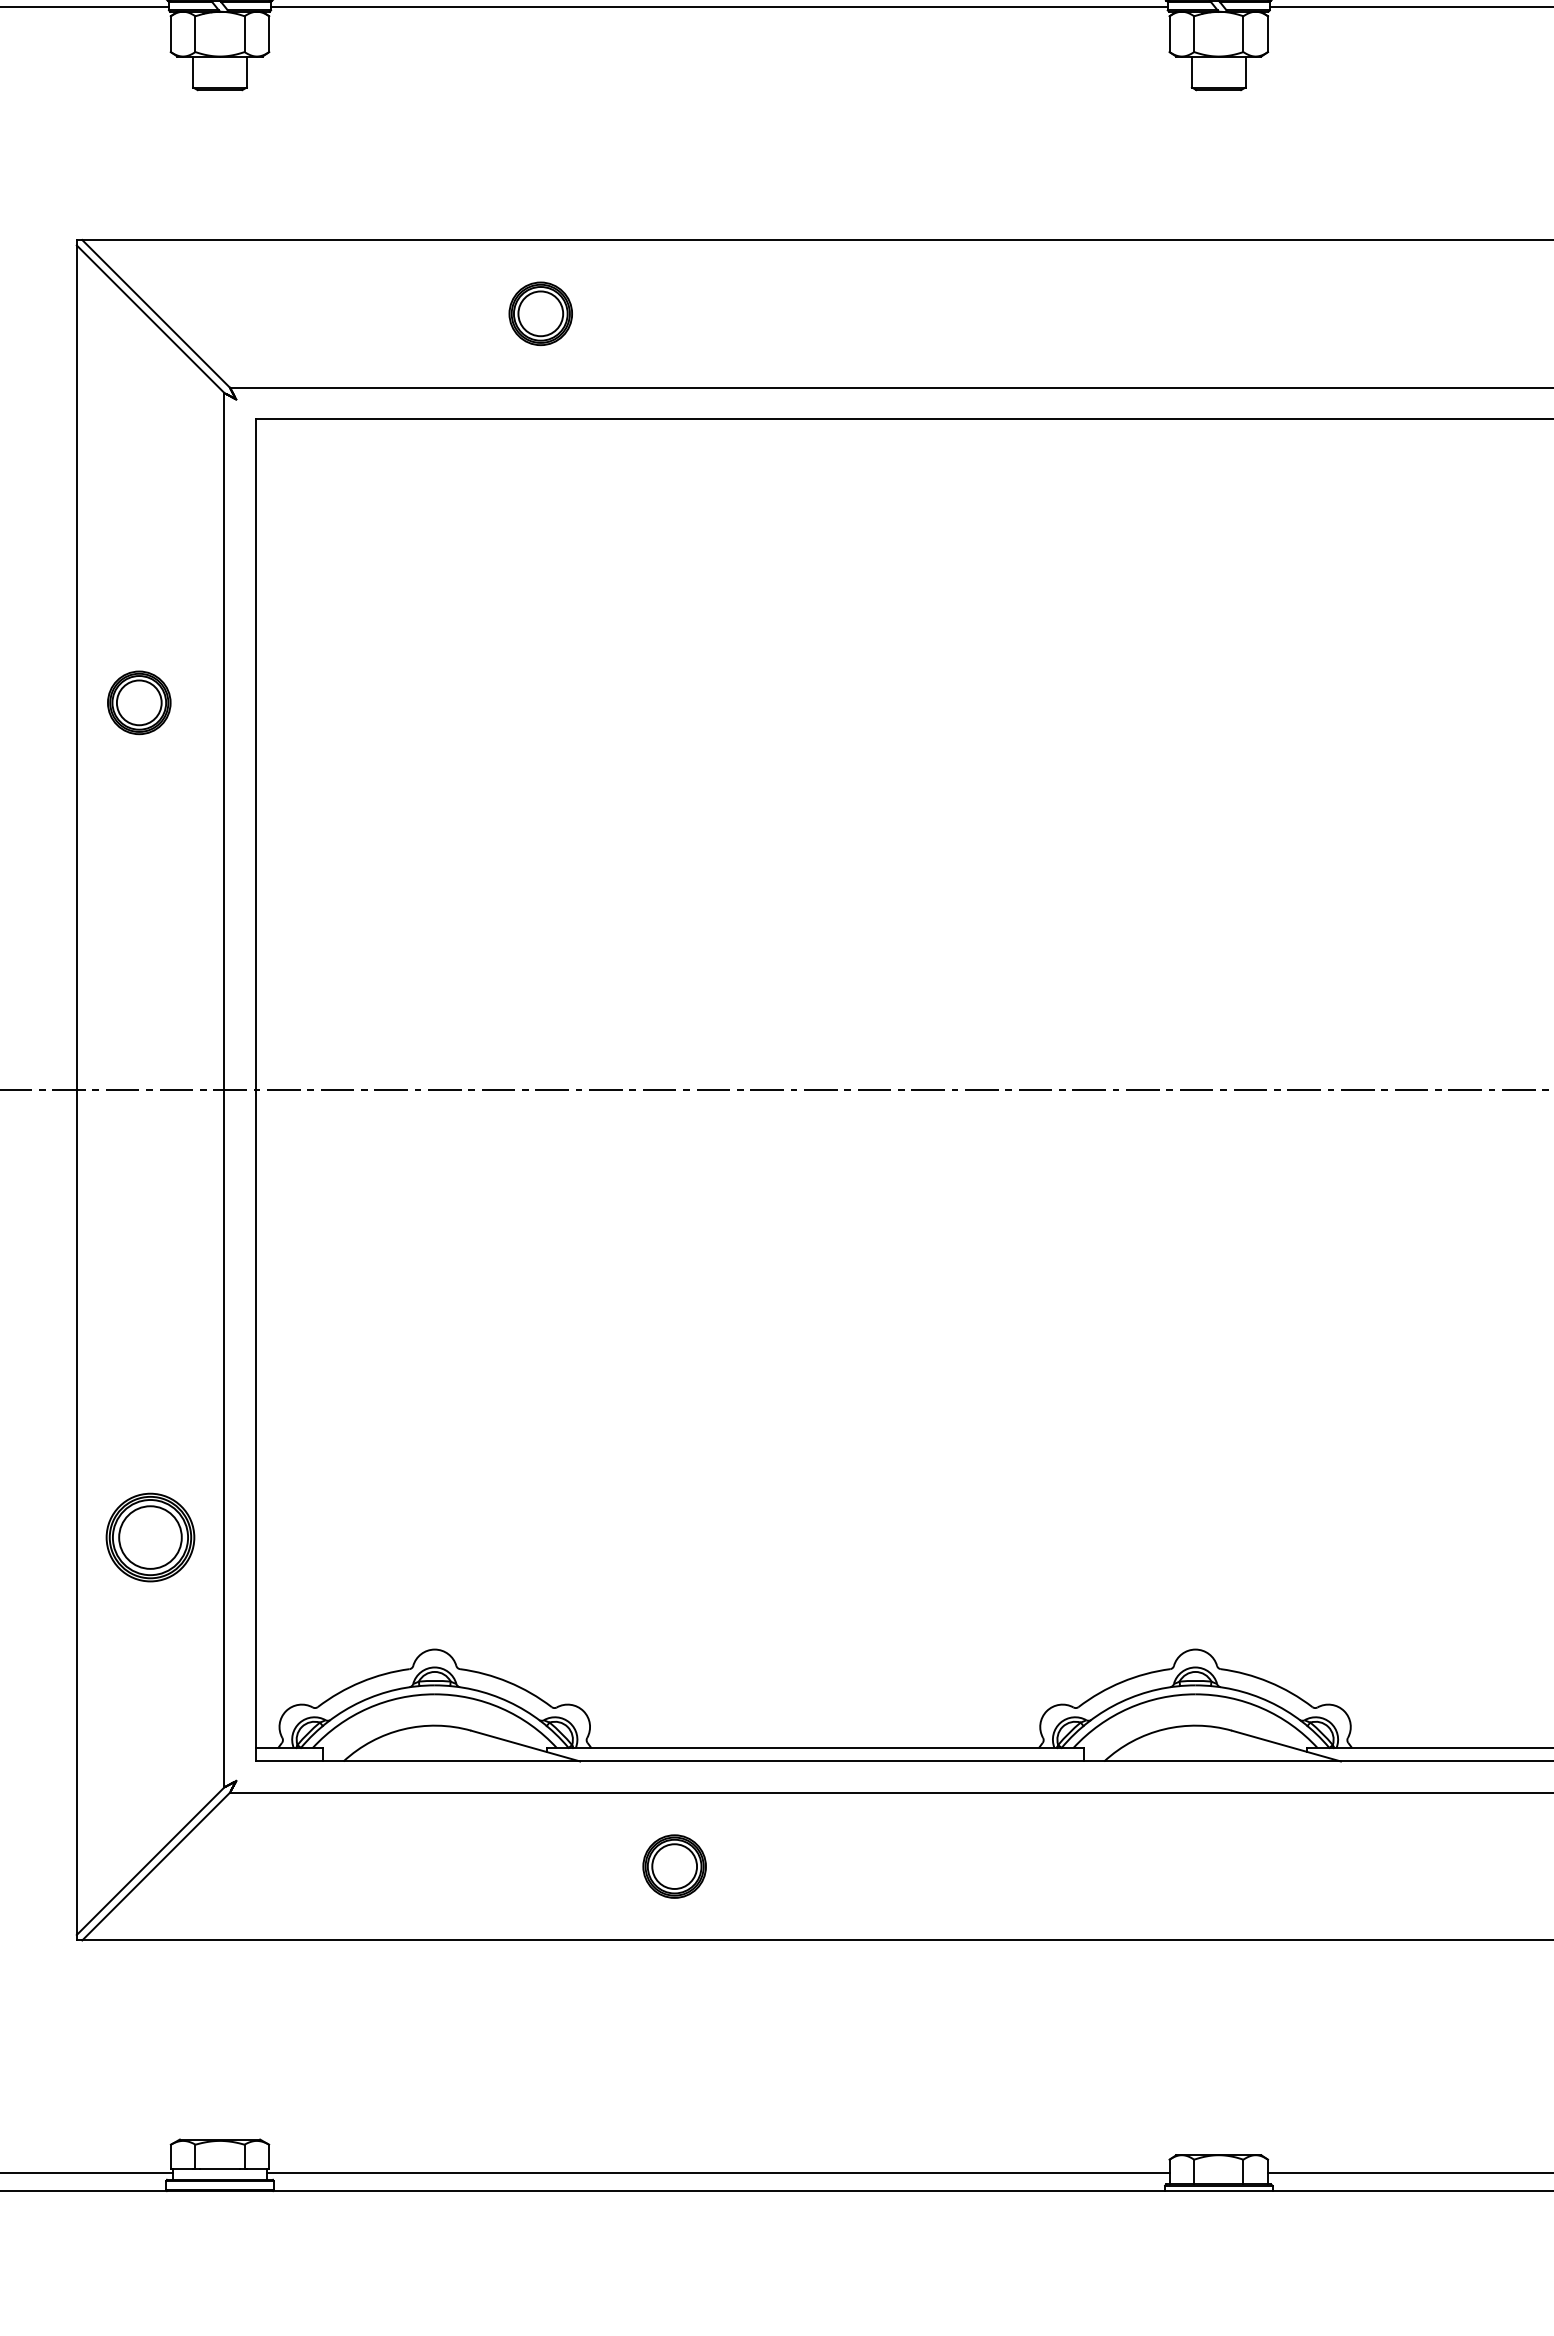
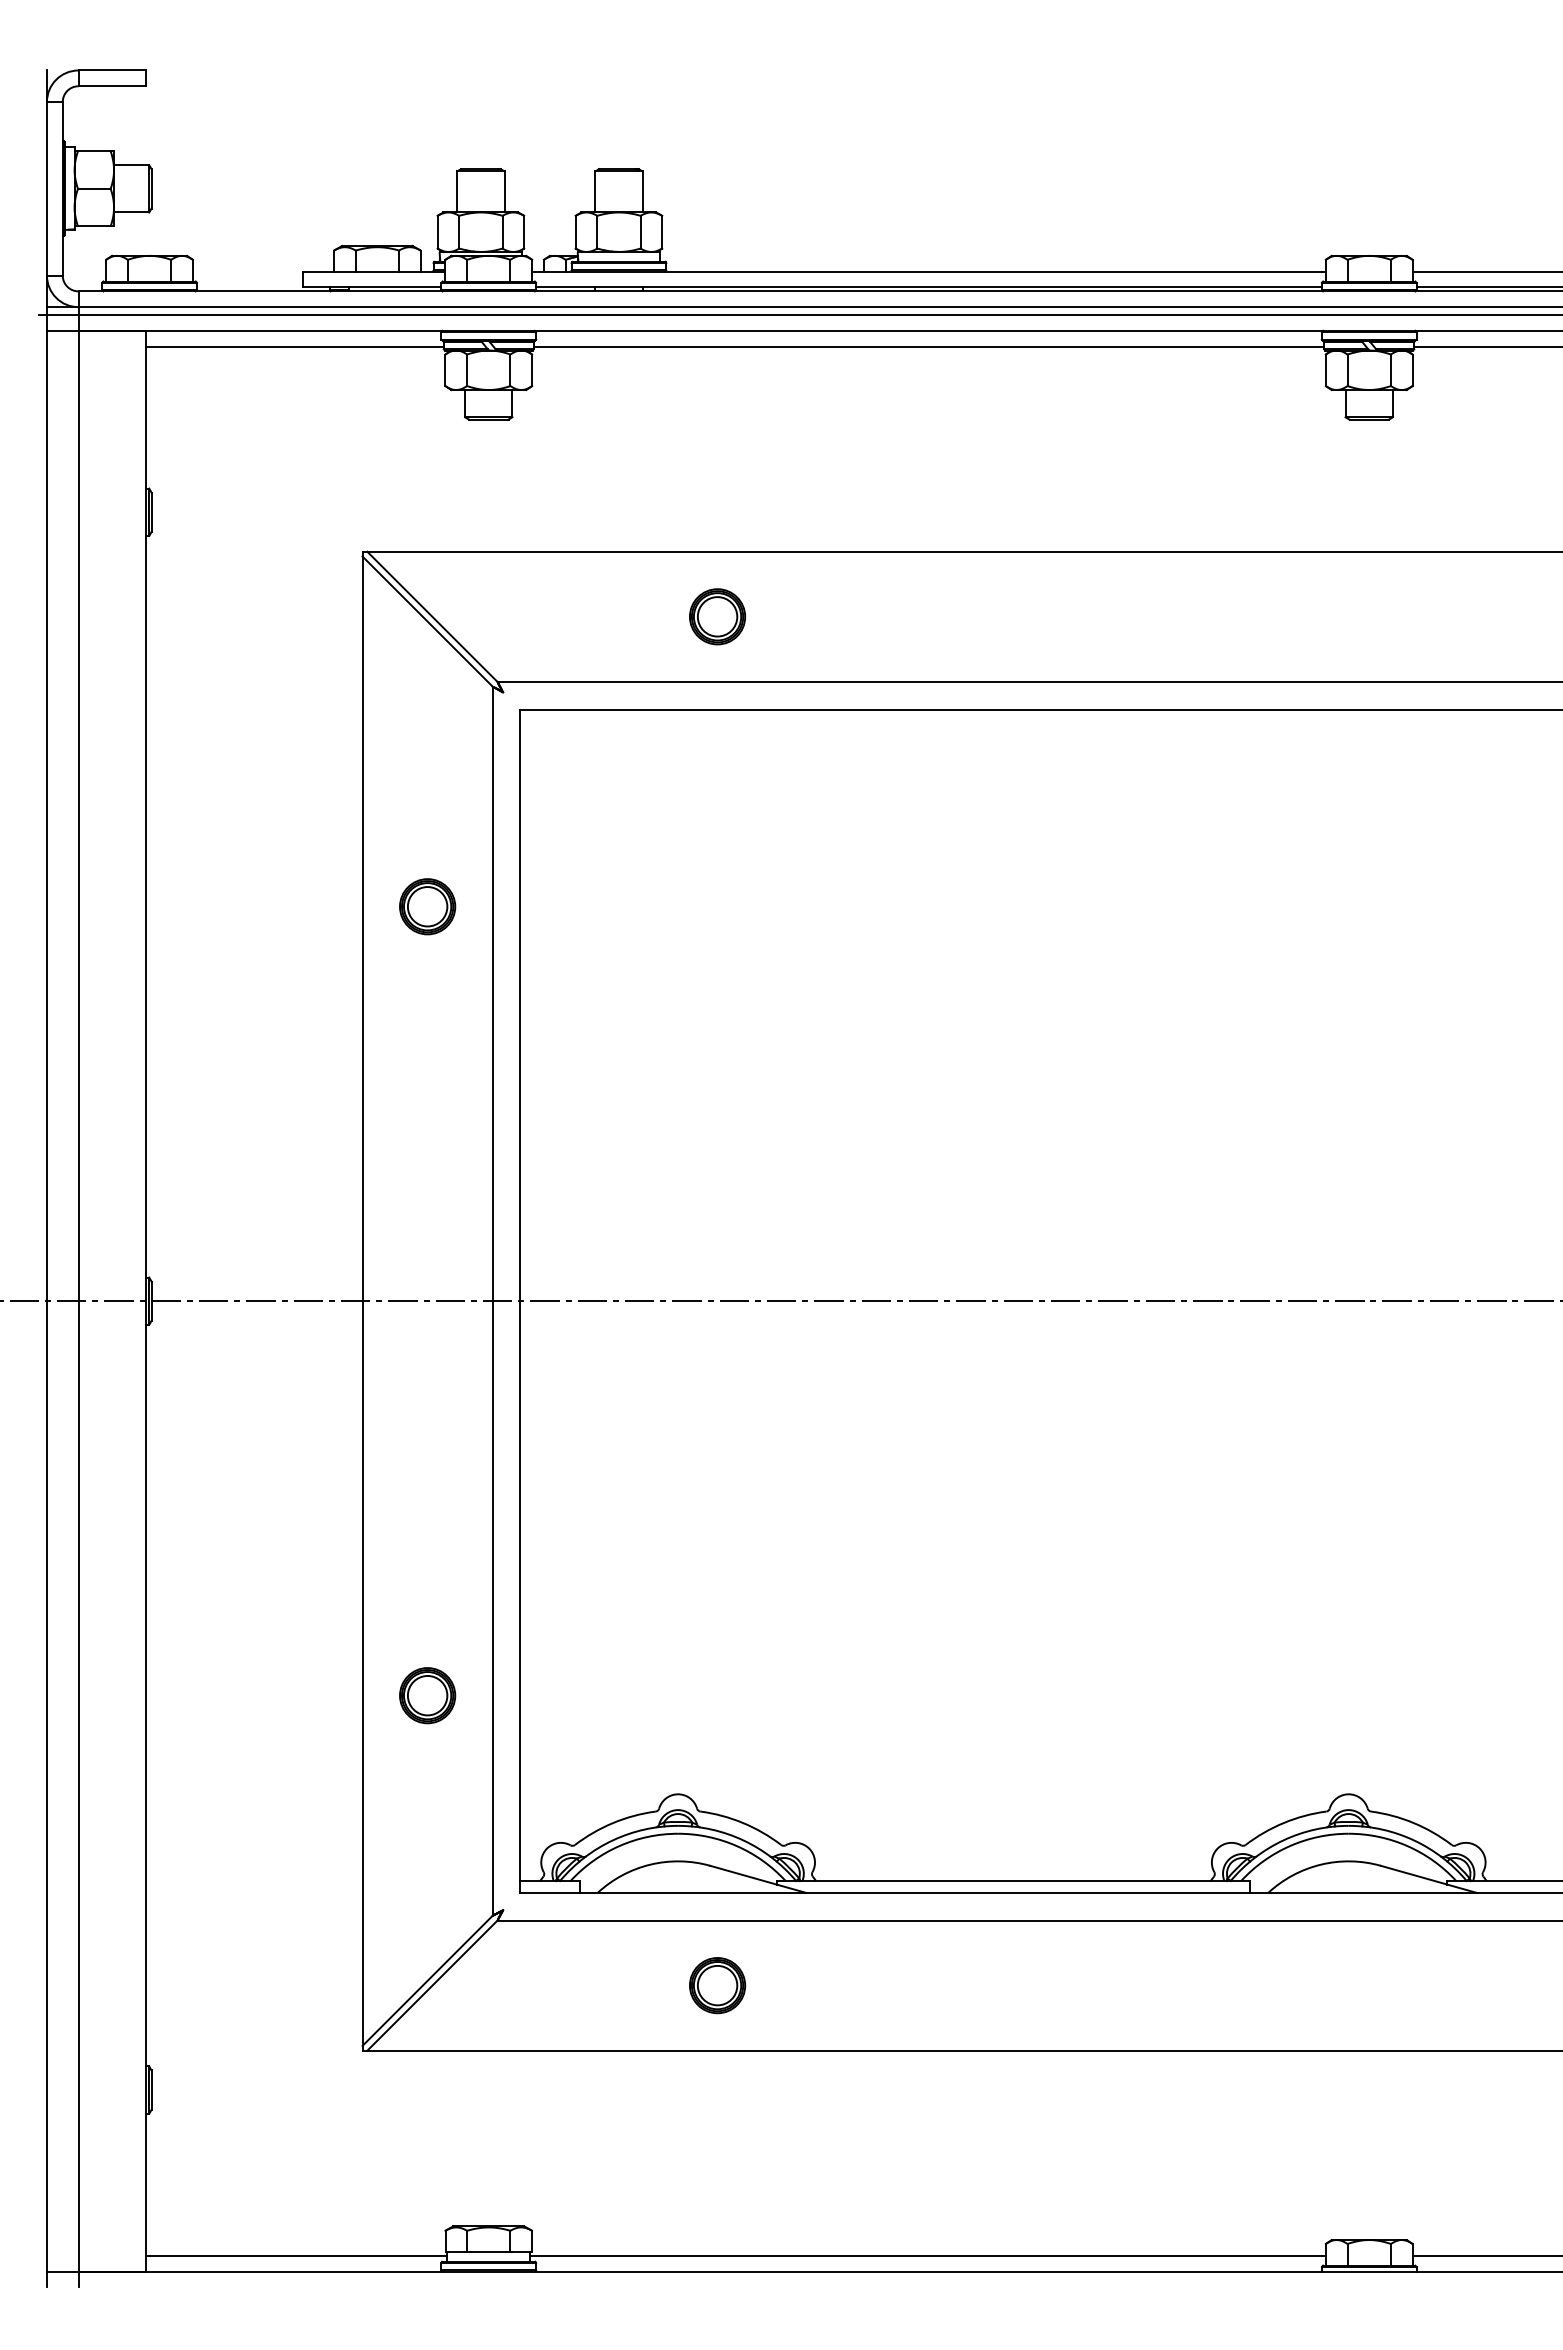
part: (540, 313) -> (717, 616), moved
part: (139, 702) -> (427, 906), moved
part: (150, 1537) -> (427, 1695), size x0.71
part: (674, 1866) -> (717, 1985), moved

